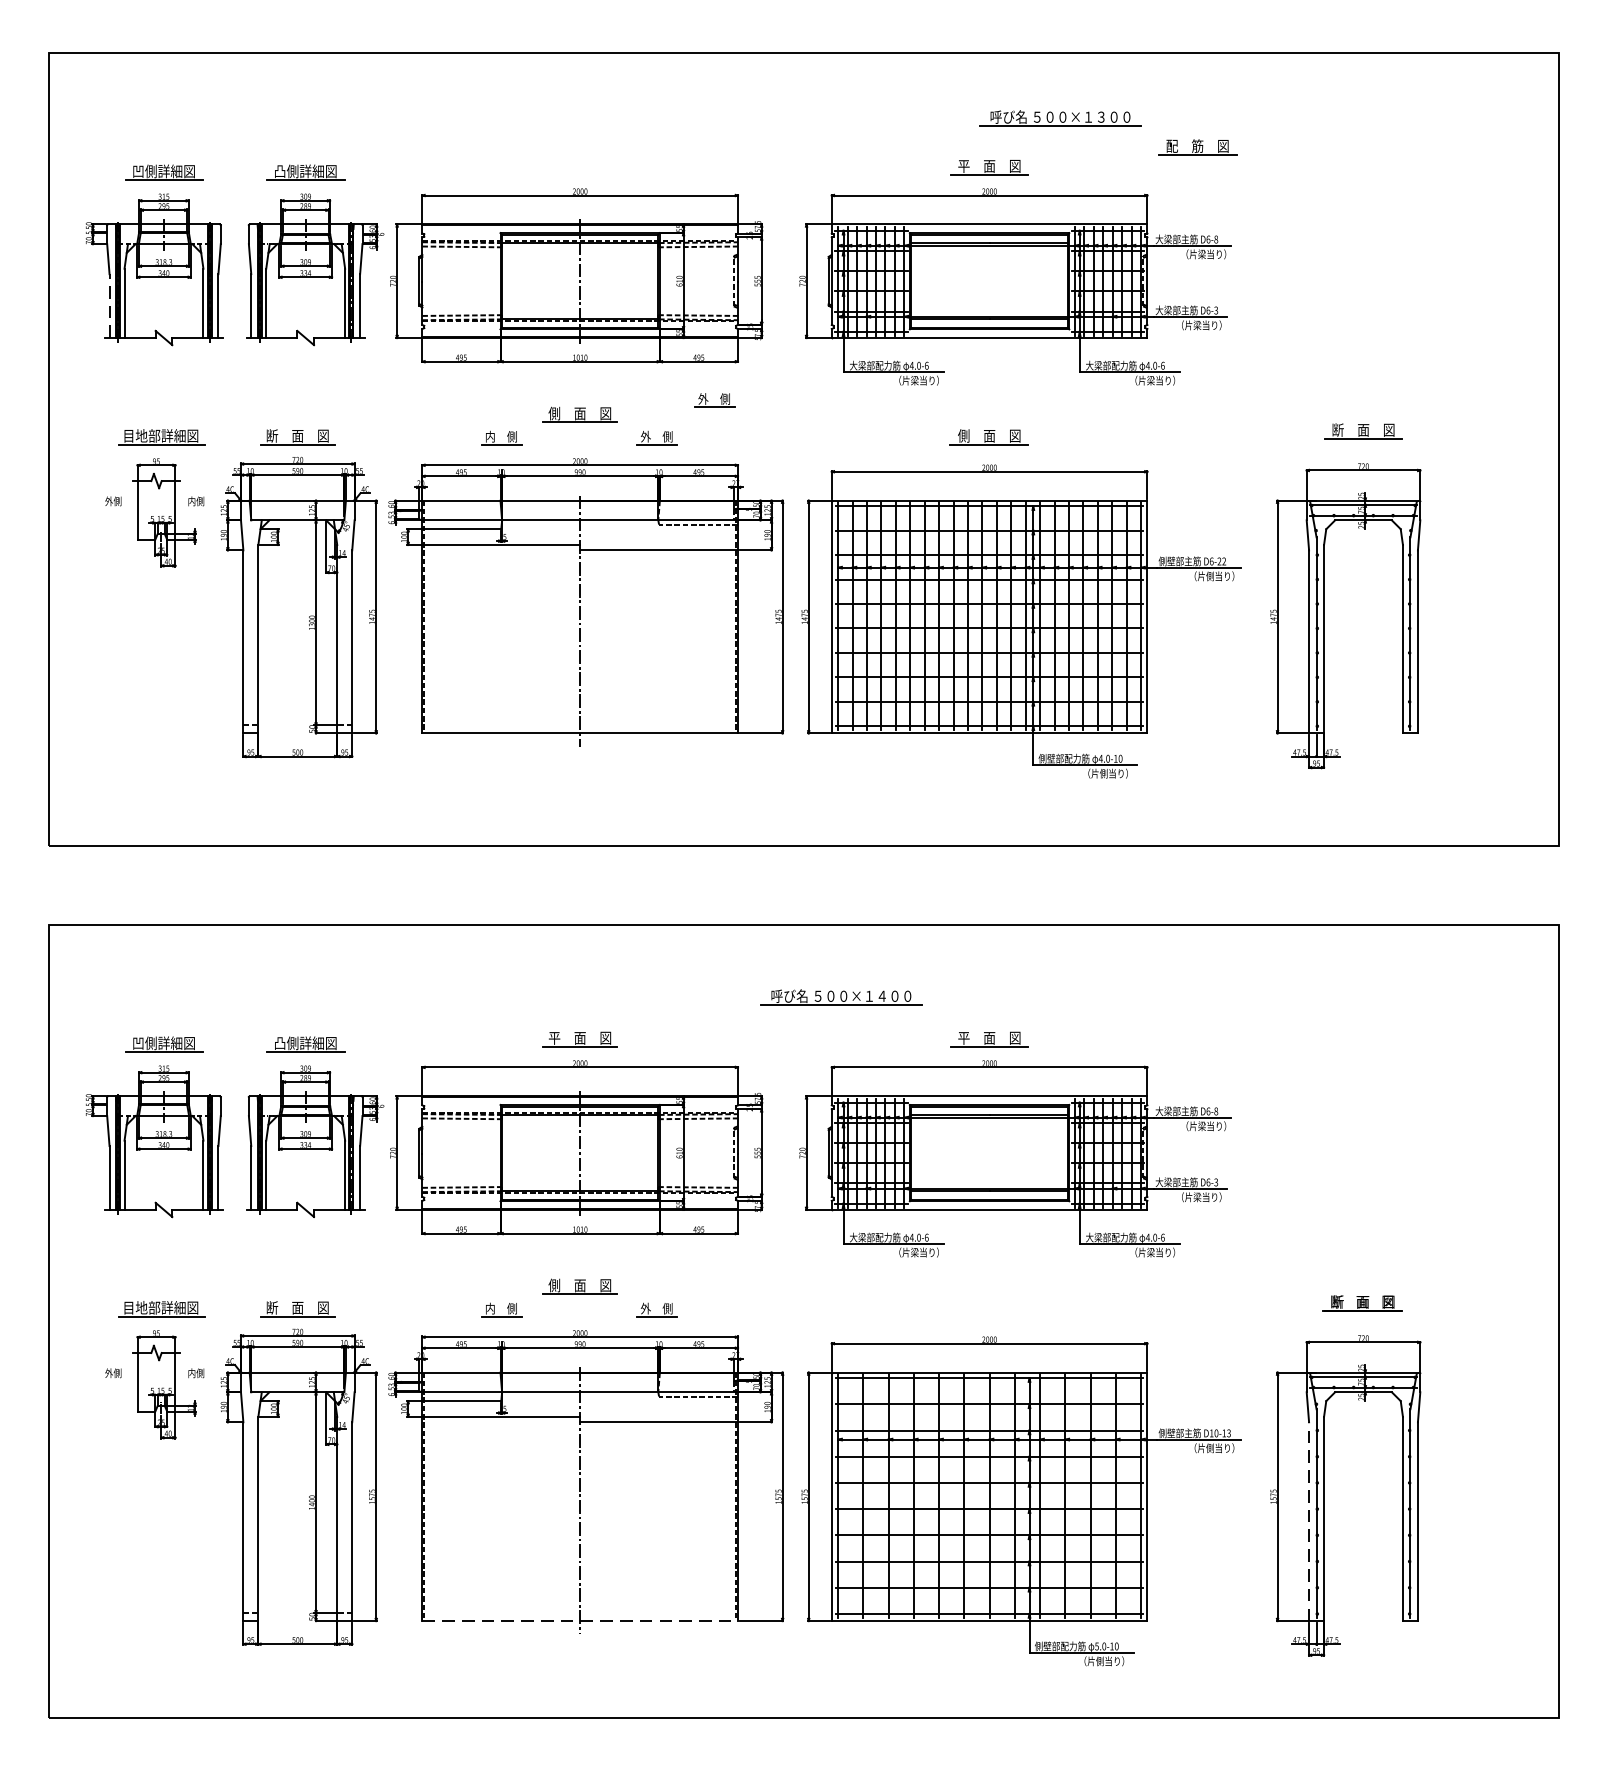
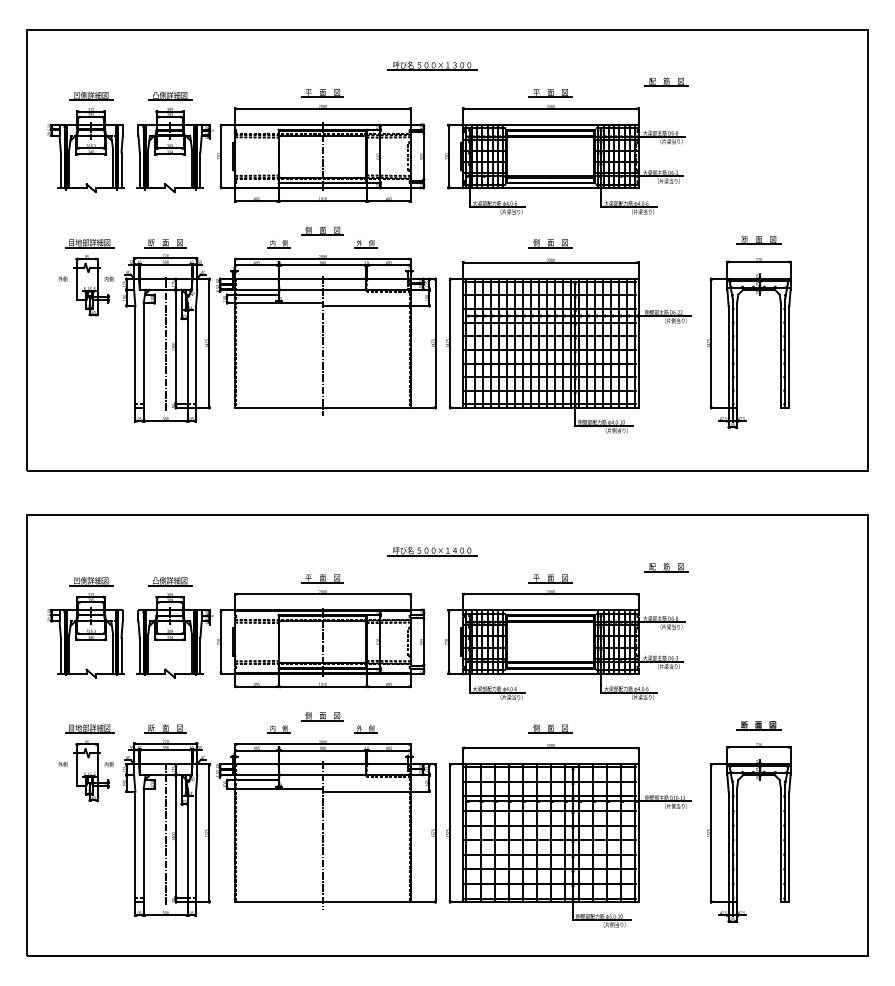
part: (1060, 117) -> (432, 65), moved
part: (579, 167) -> (322, 93), added
line: (108, 306) -> (60, 170), dashed -> solid
part: (714, 401) -> (397, 223), removed
line: (297, 618) -> (165, 344), added
part: (841, 997) -> (432, 551), moved
part: (1197, 1019) -> (666, 567), added
part: (989, 1308) -> (550, 728), added
line: (297, 1497) -> (165, 833), added
line: (1308, 1520) -> (728, 846), dashed -> solid
line: (579, 1621) -> (322, 902), dashed -> solid

